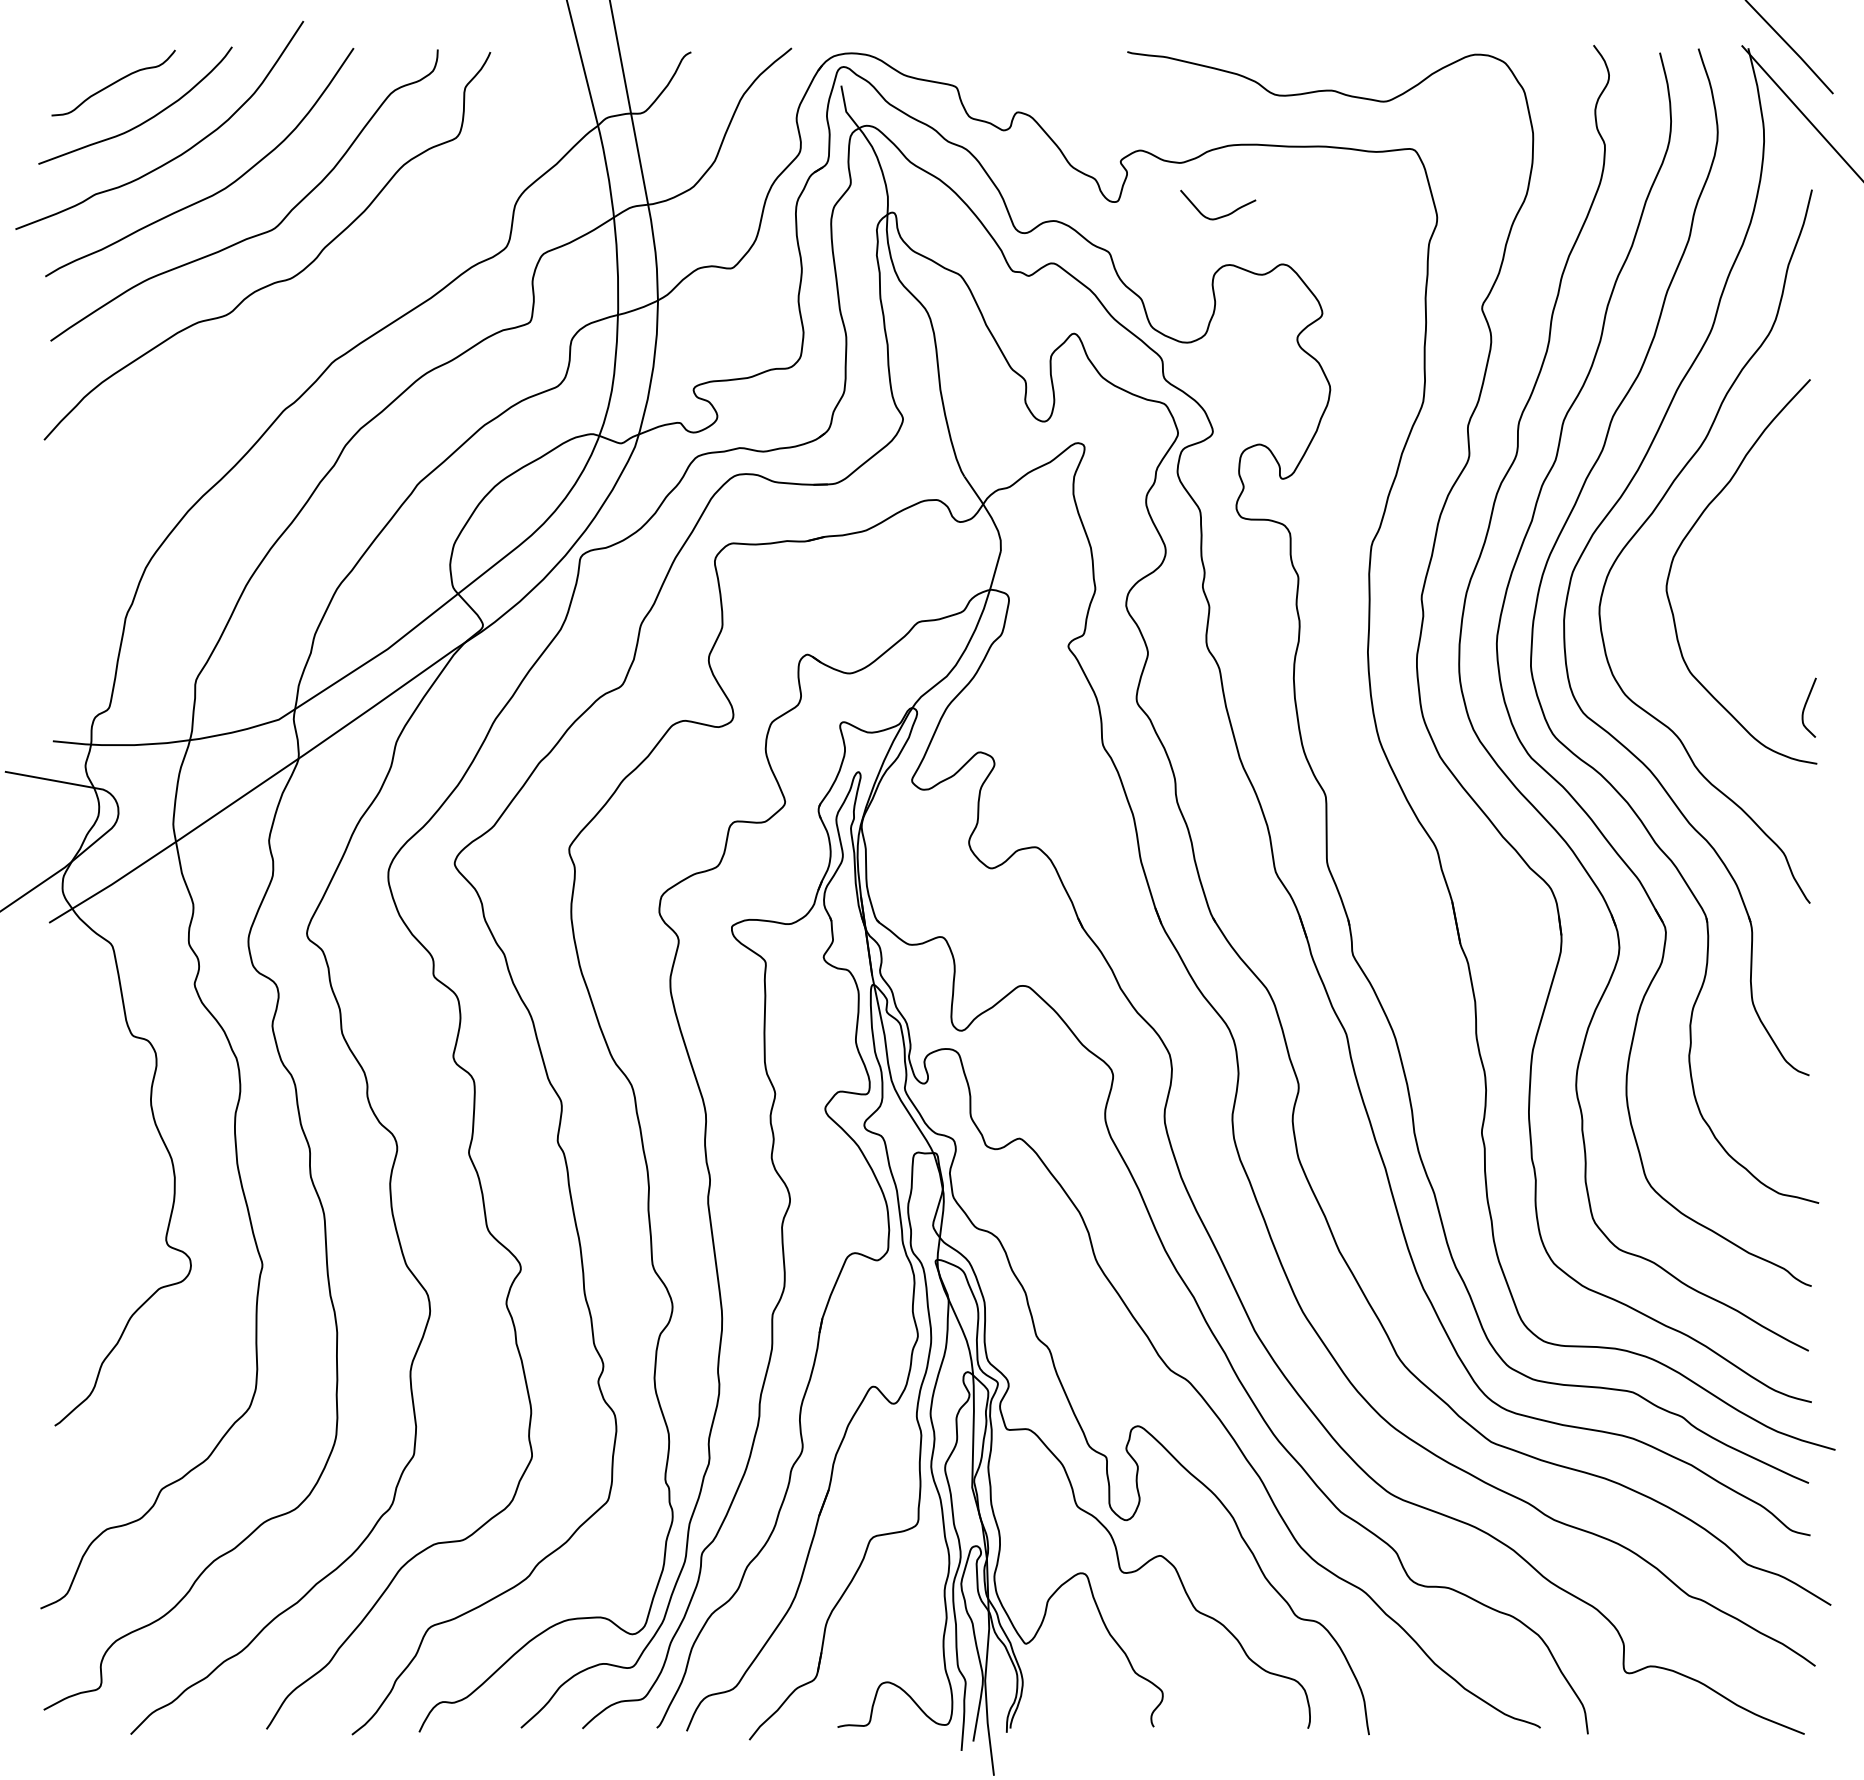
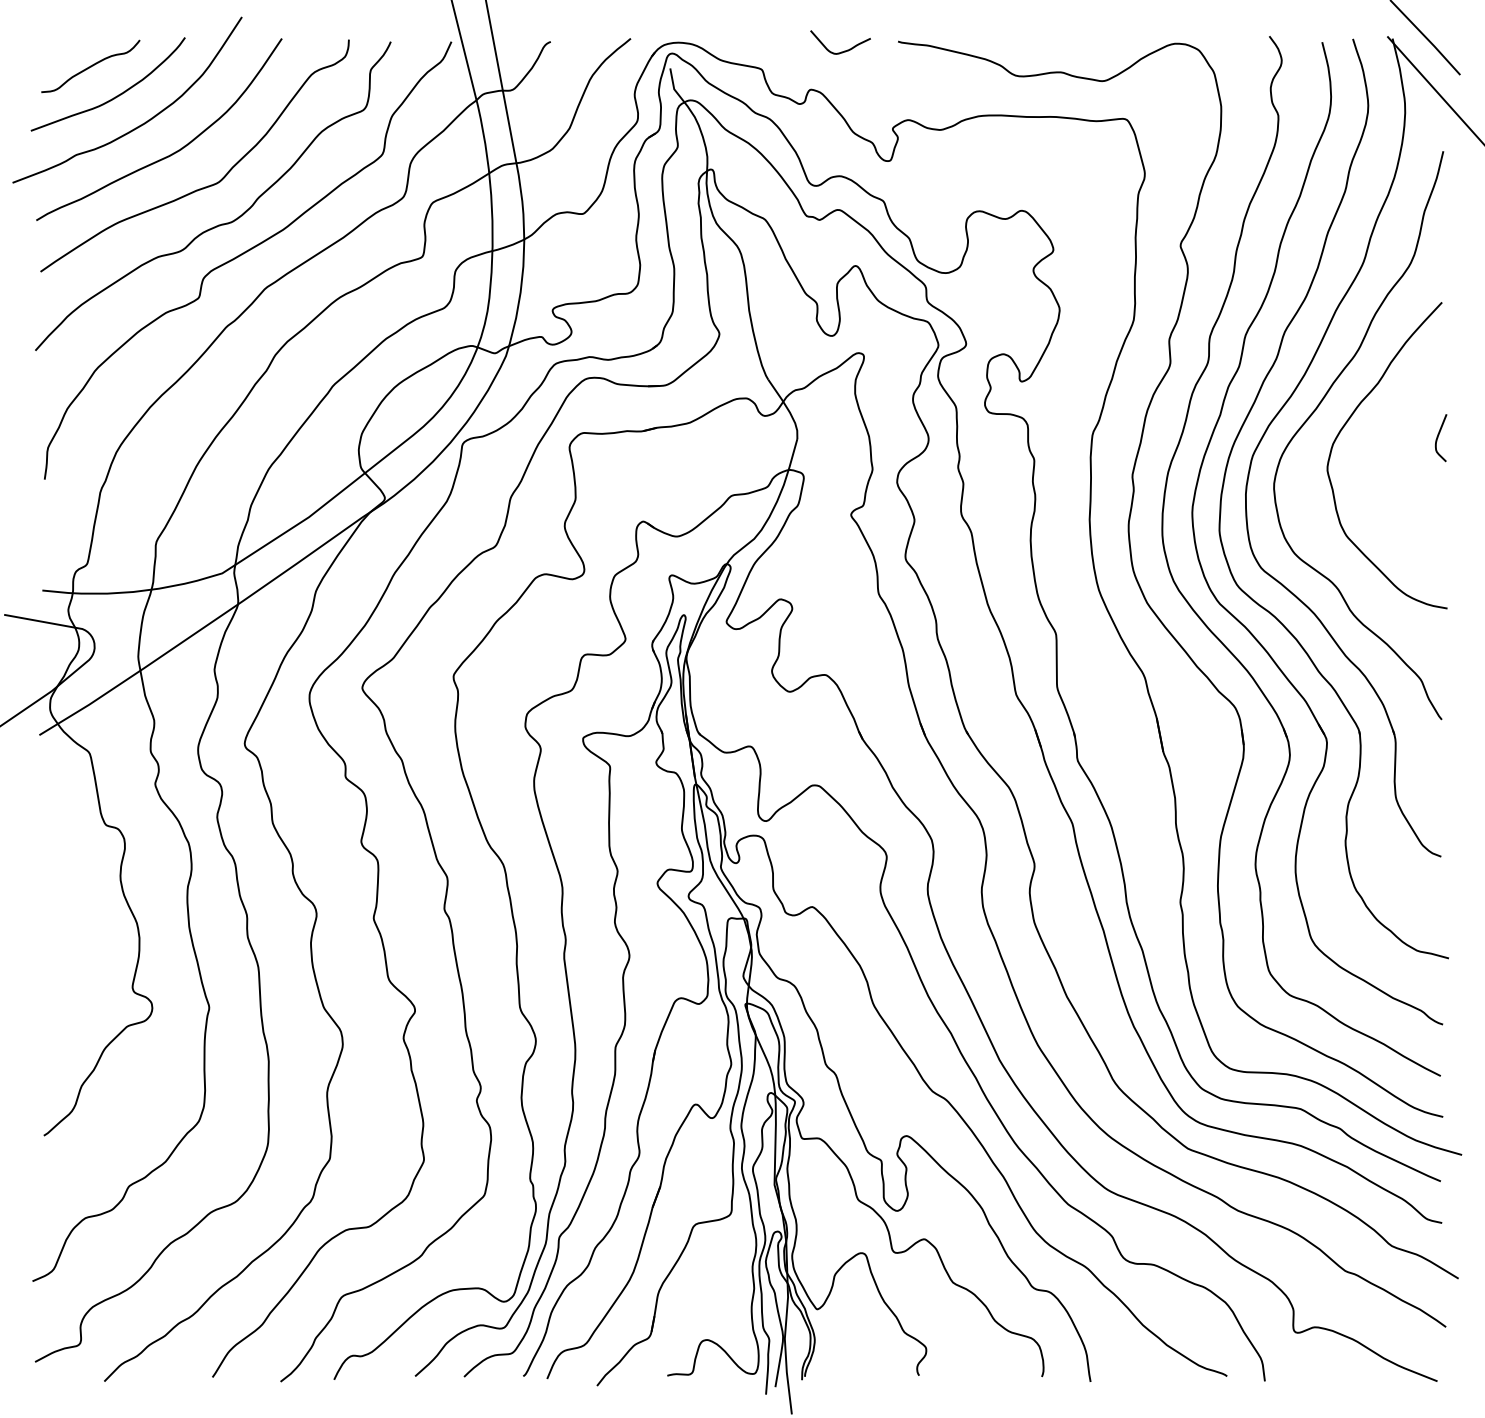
curve: (1222, 215) -> (844, 50), moved
curve: (306, 318) -> (244, 253), added
curve: (1806, 705) -> (1438, 436), moved

